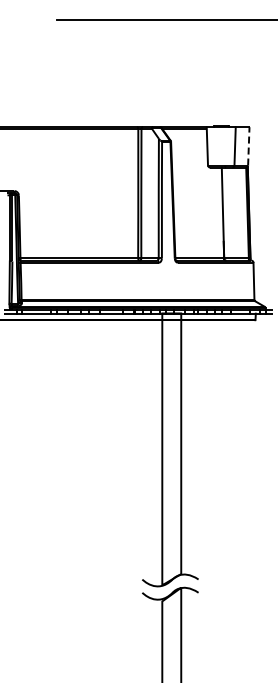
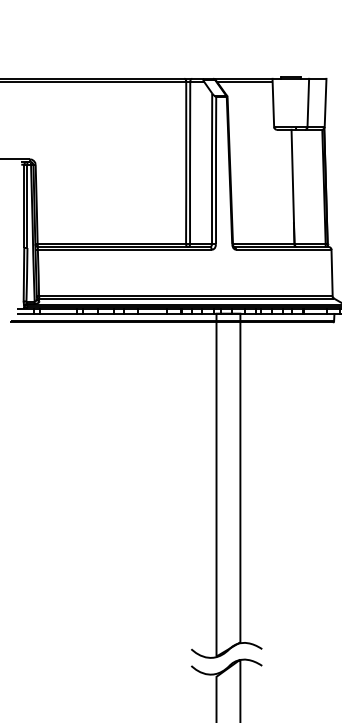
line: (248, 145) -> (325, 101), dashed -> solid

